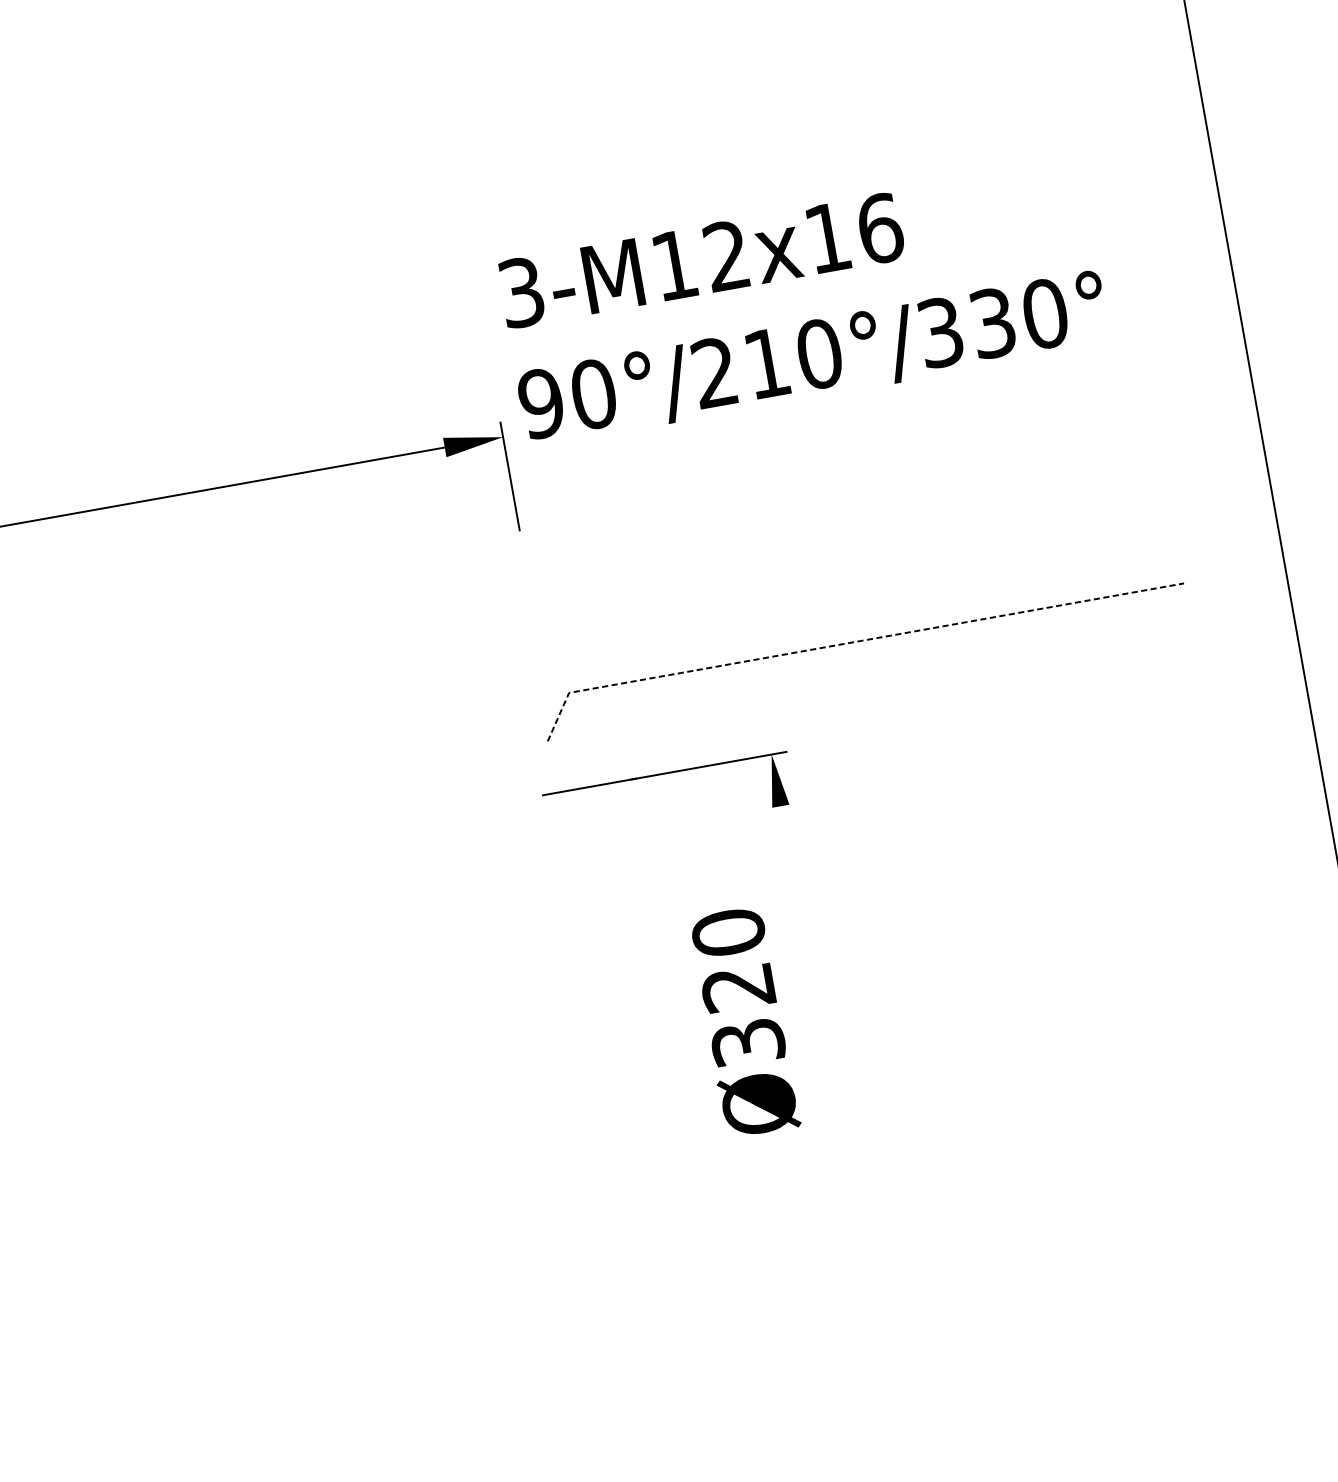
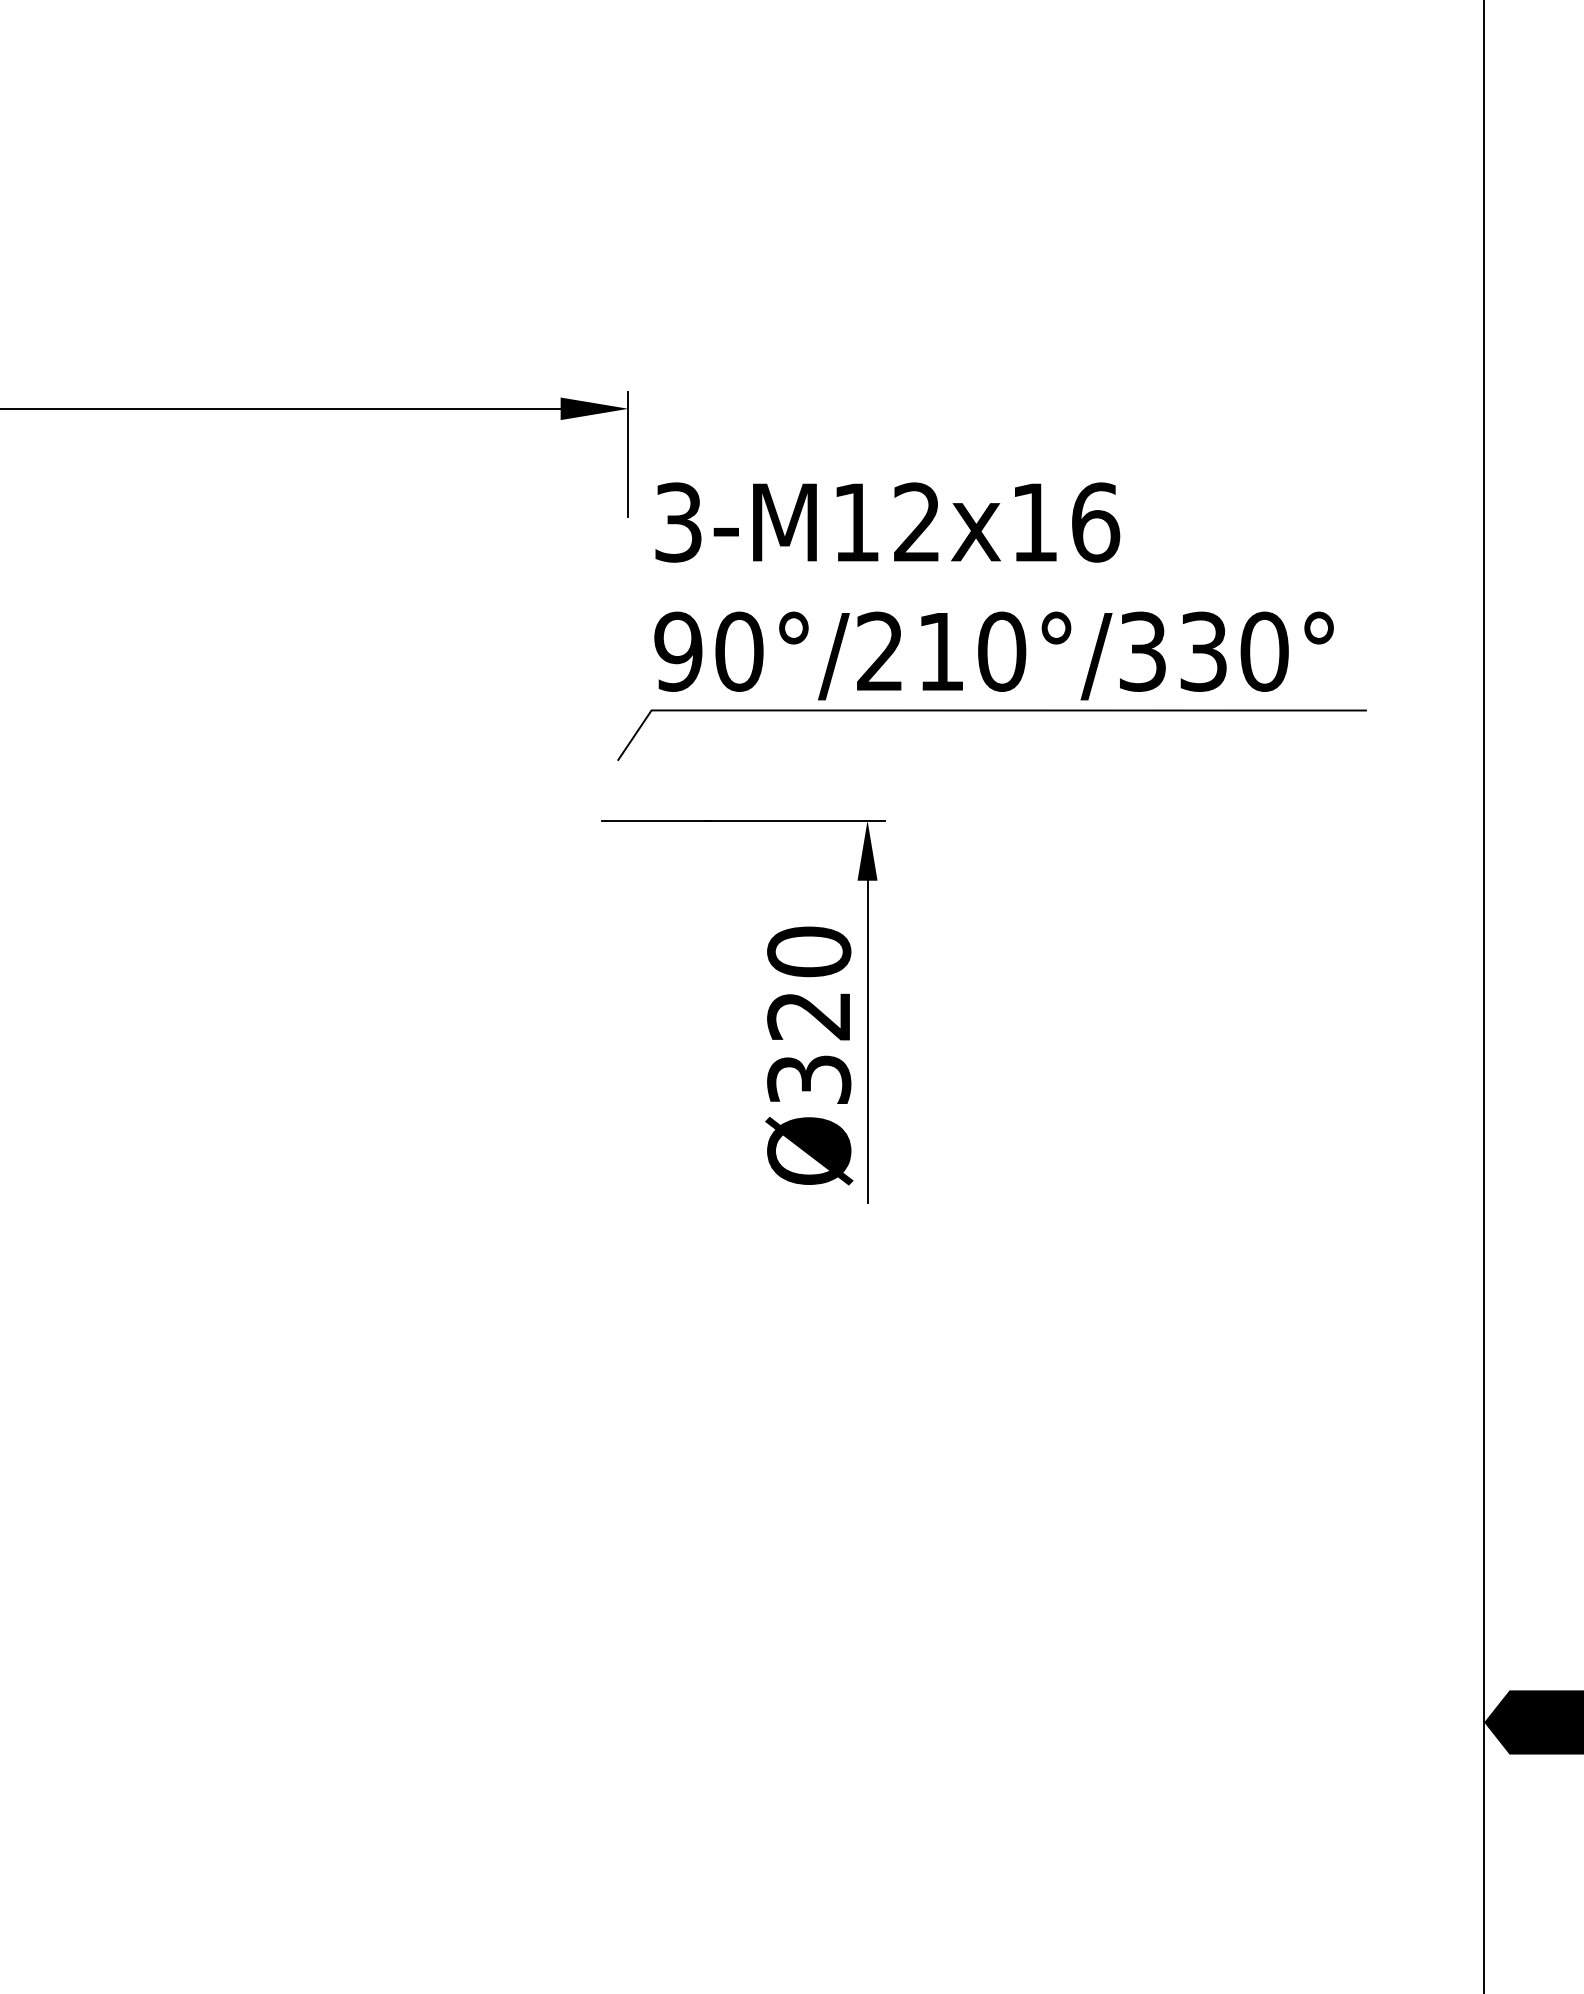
text: (803, 303) -> (993, 591), moved
line: (850, 642) -> (978, 710), dashed -> solid
line: (803, 933) -> (867, 1028), added
text: (744, 1021) -> (809, 1055), moved

